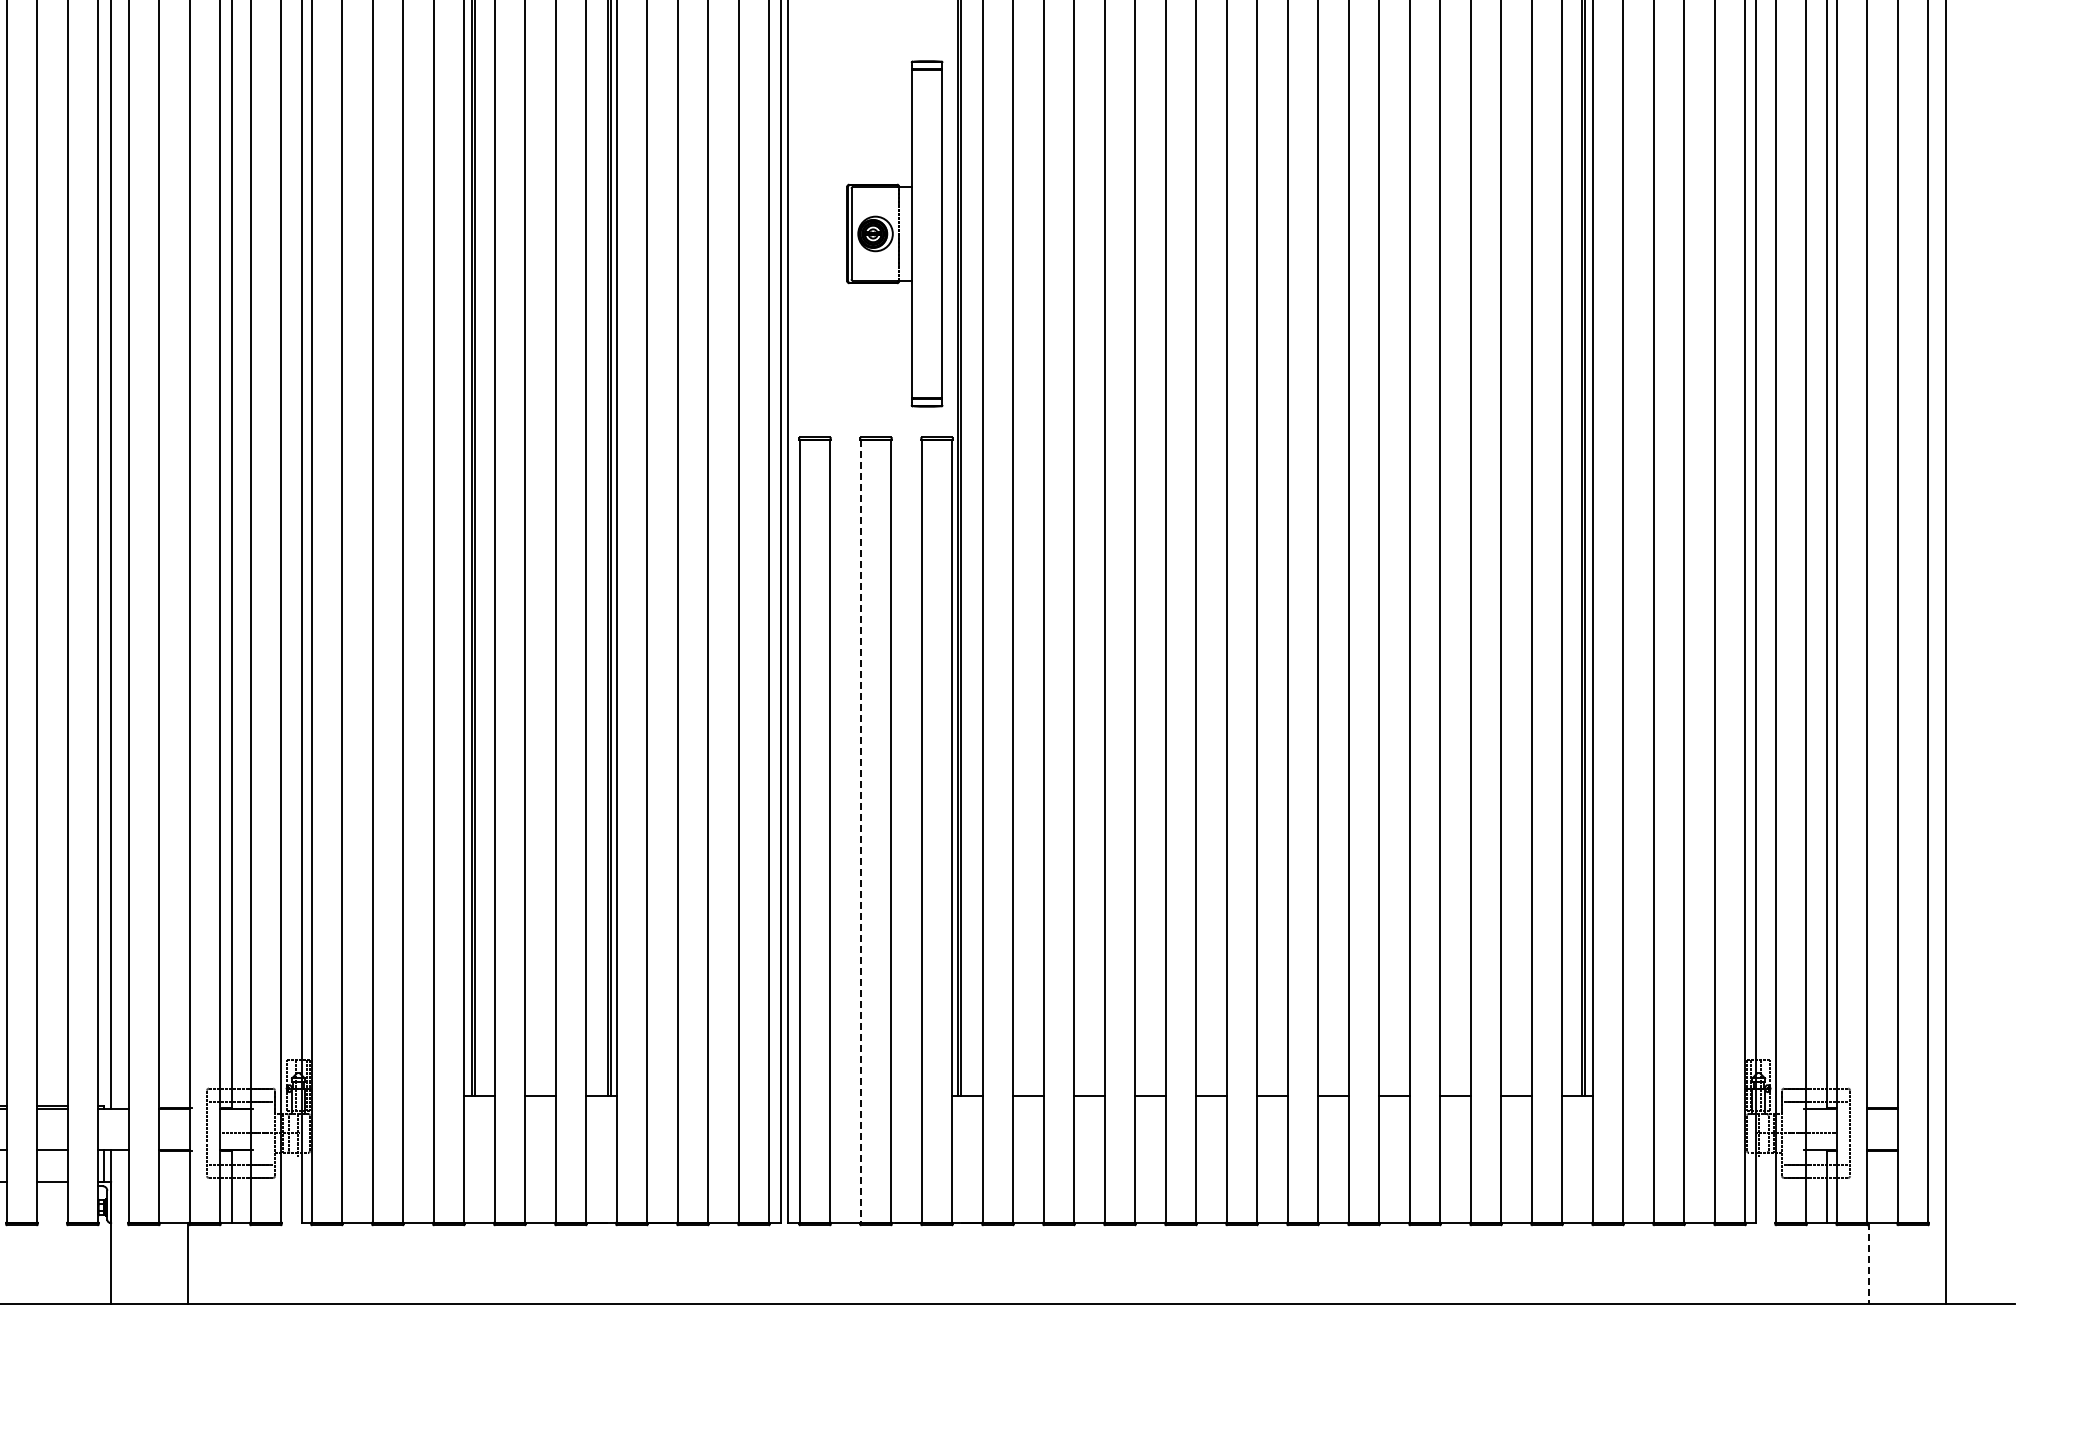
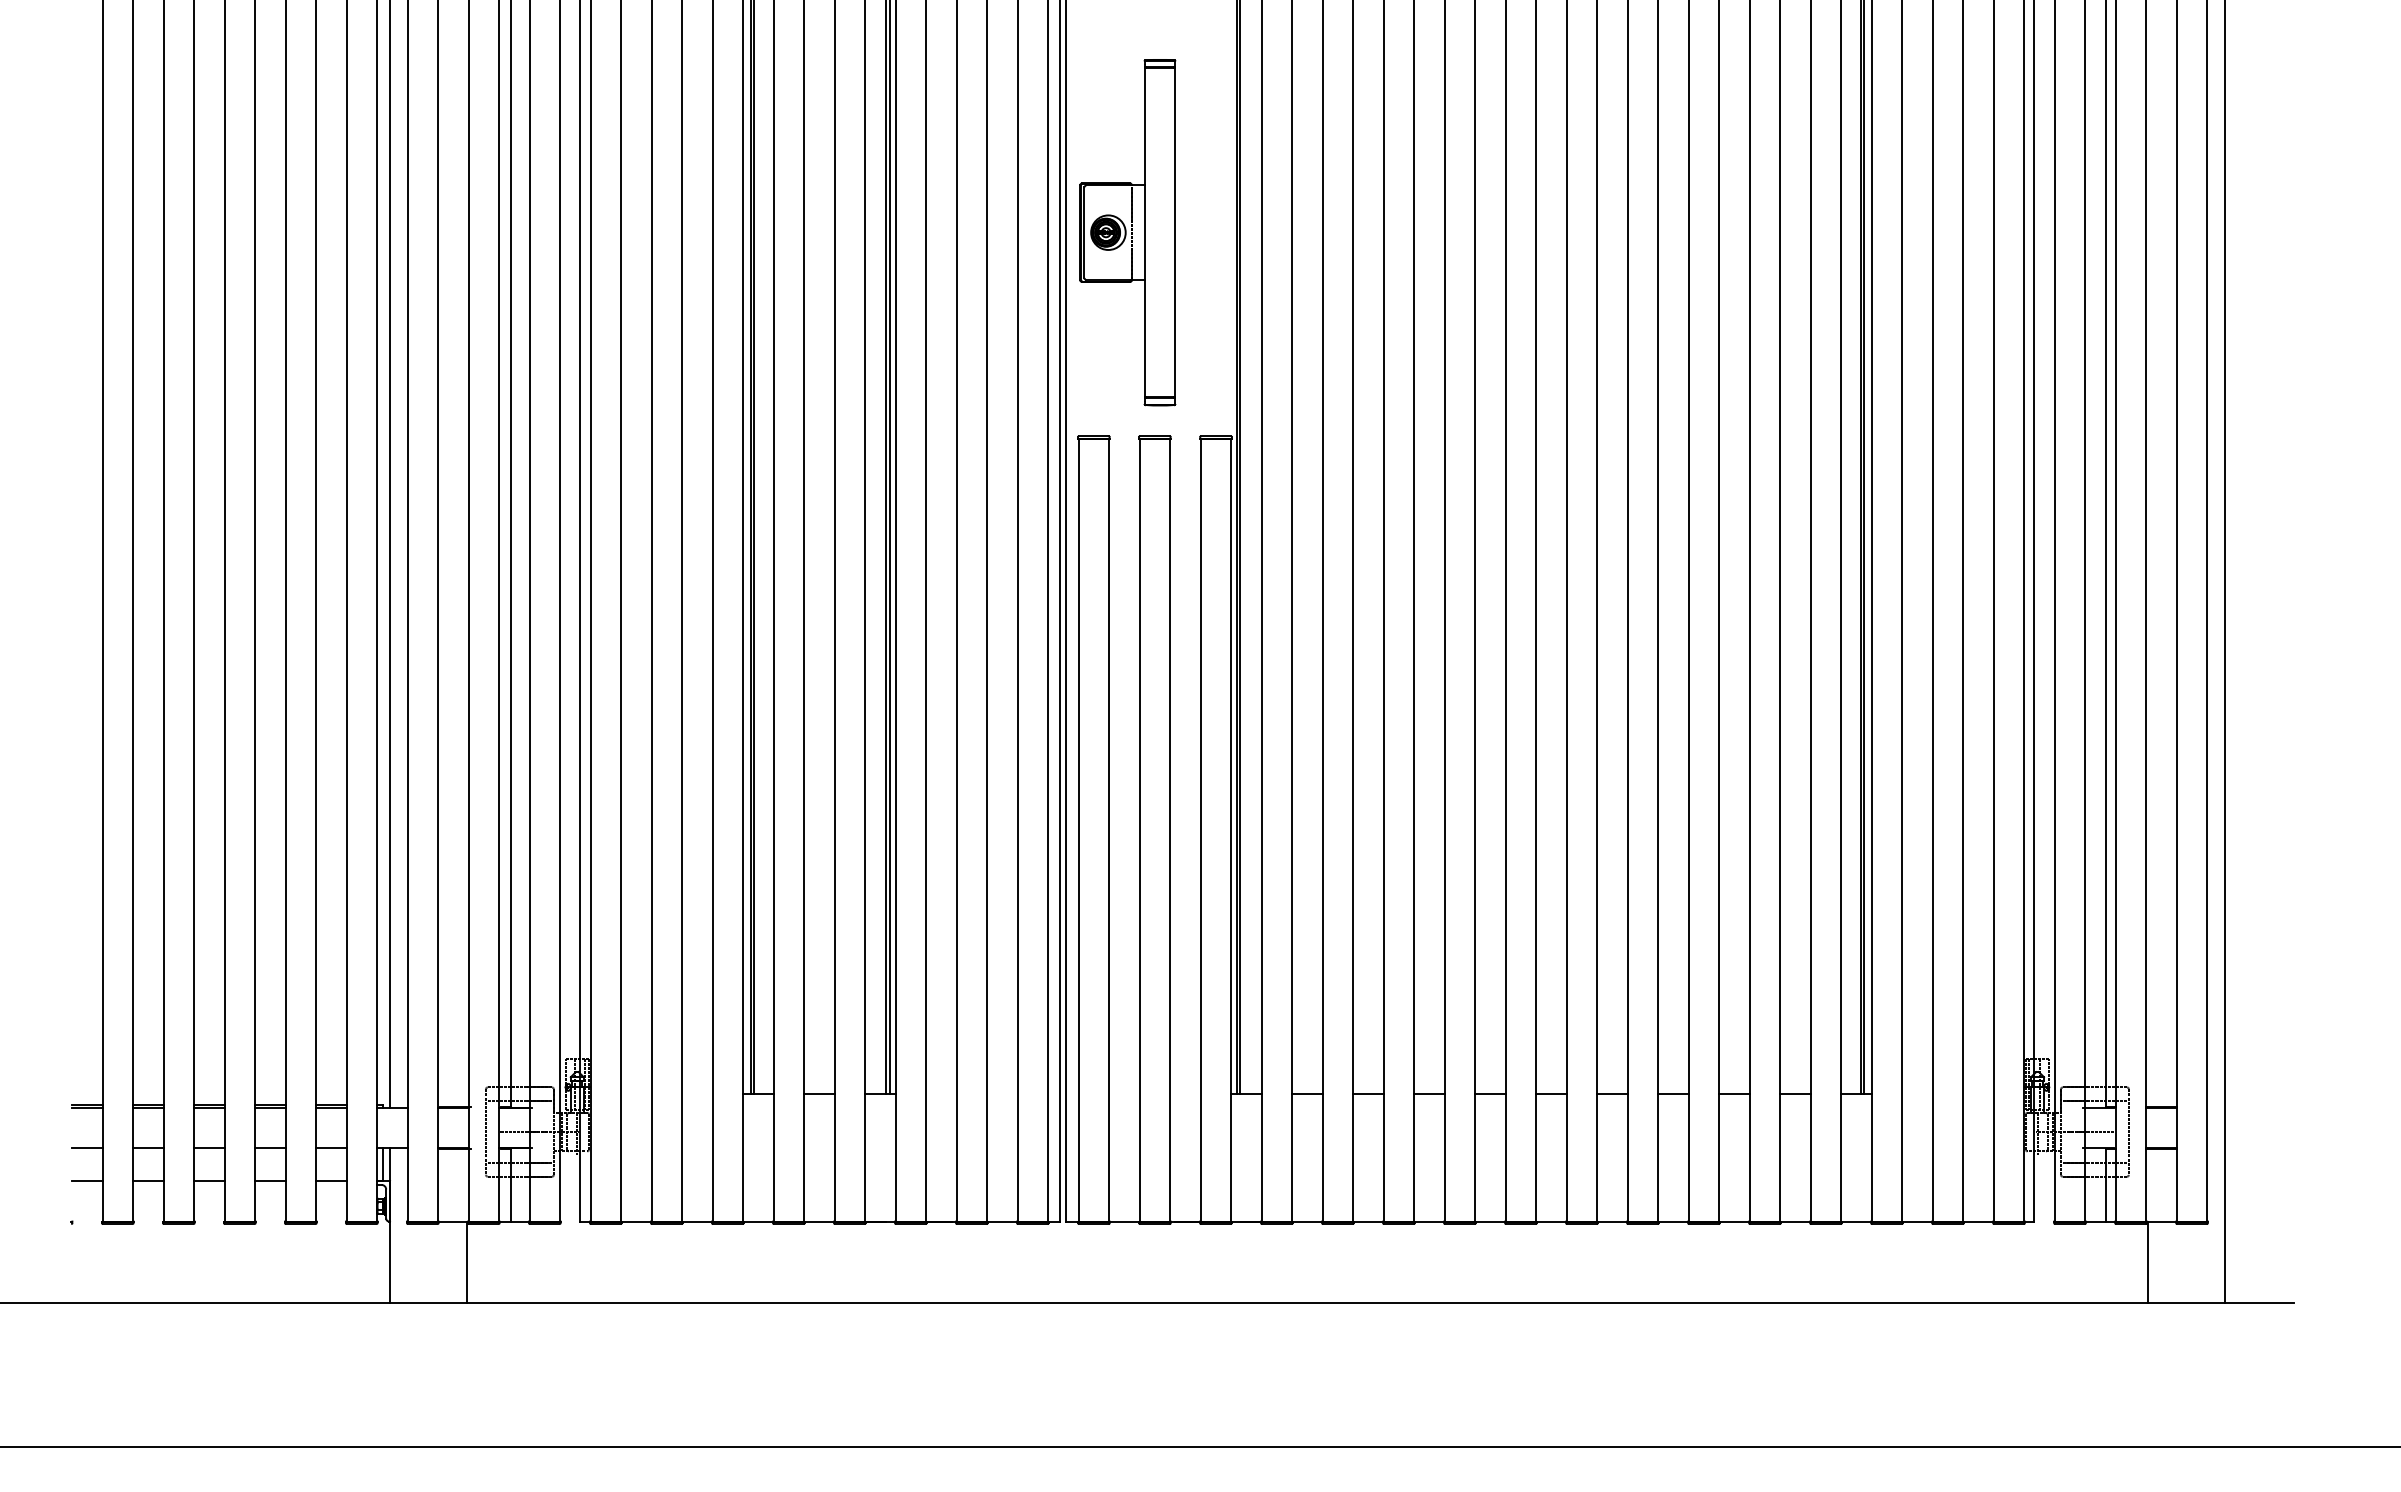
part: (894, 233) -> (1127, 232), moved
line: (860, 831) -> (1139, 830), dashed -> solid
line: (1869, 1263) -> (2148, 1262), dashed -> solid

